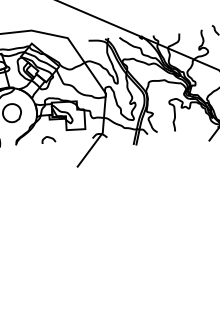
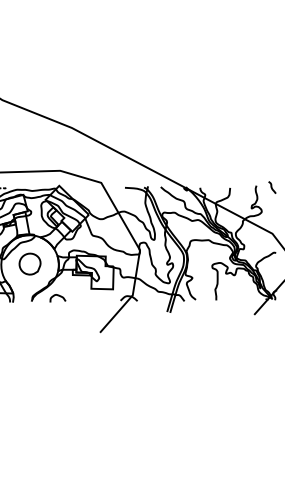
curve: (48, 138) -> (57, 296), moved

